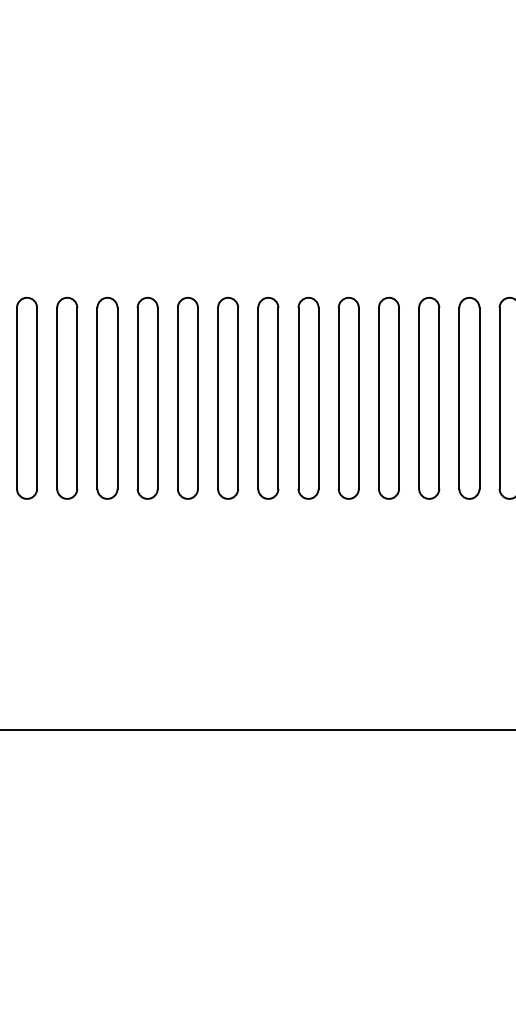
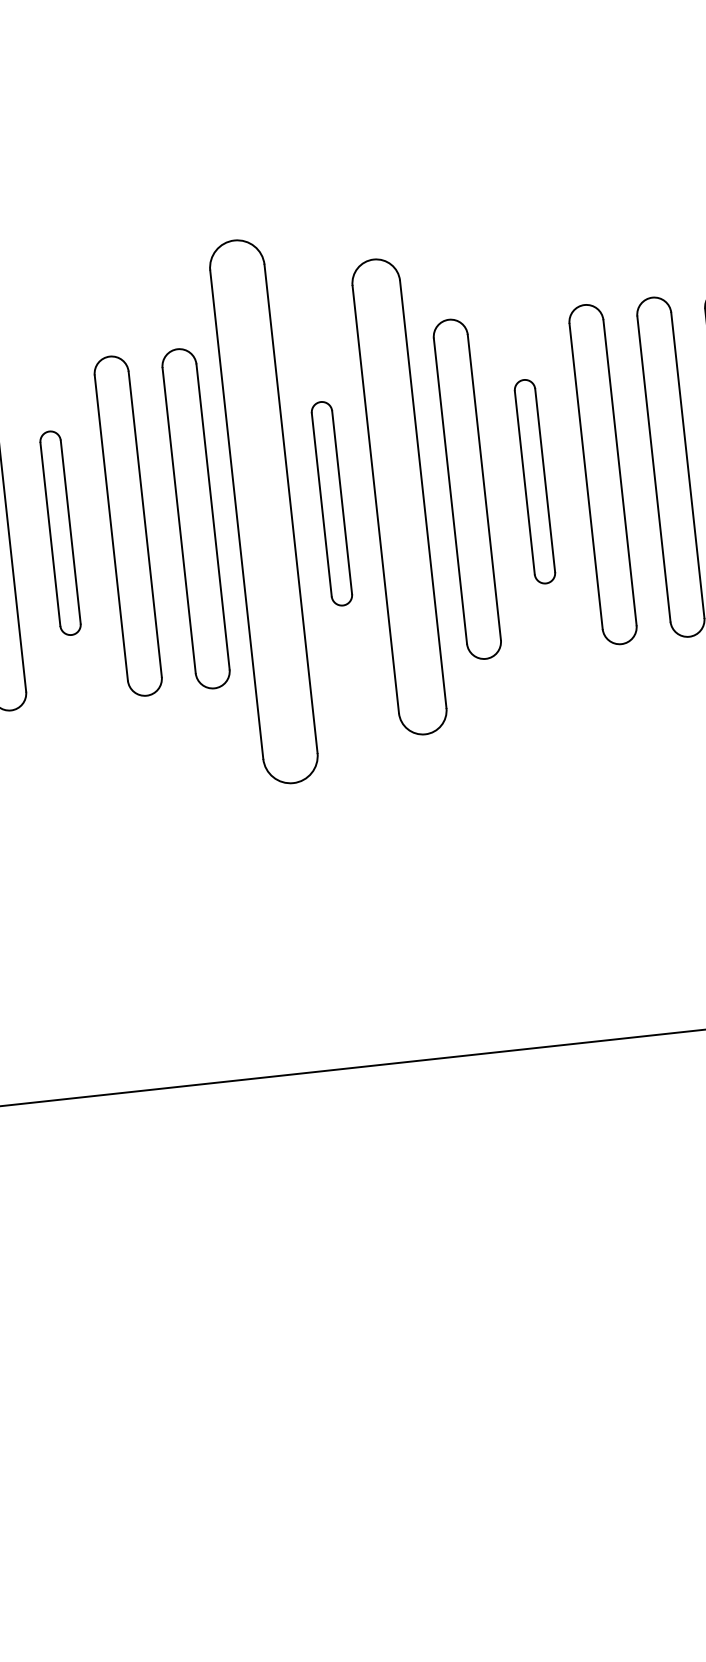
part: (67, 397) -> (60, 532), size x0.6
part: (187, 397) -> (263, 510), size x1.6
part: (228, 397) -> (332, 502), size x0.6
part: (268, 397) -> (399, 495), size x1.4
part: (348, 397) -> (534, 480), size x0.6

